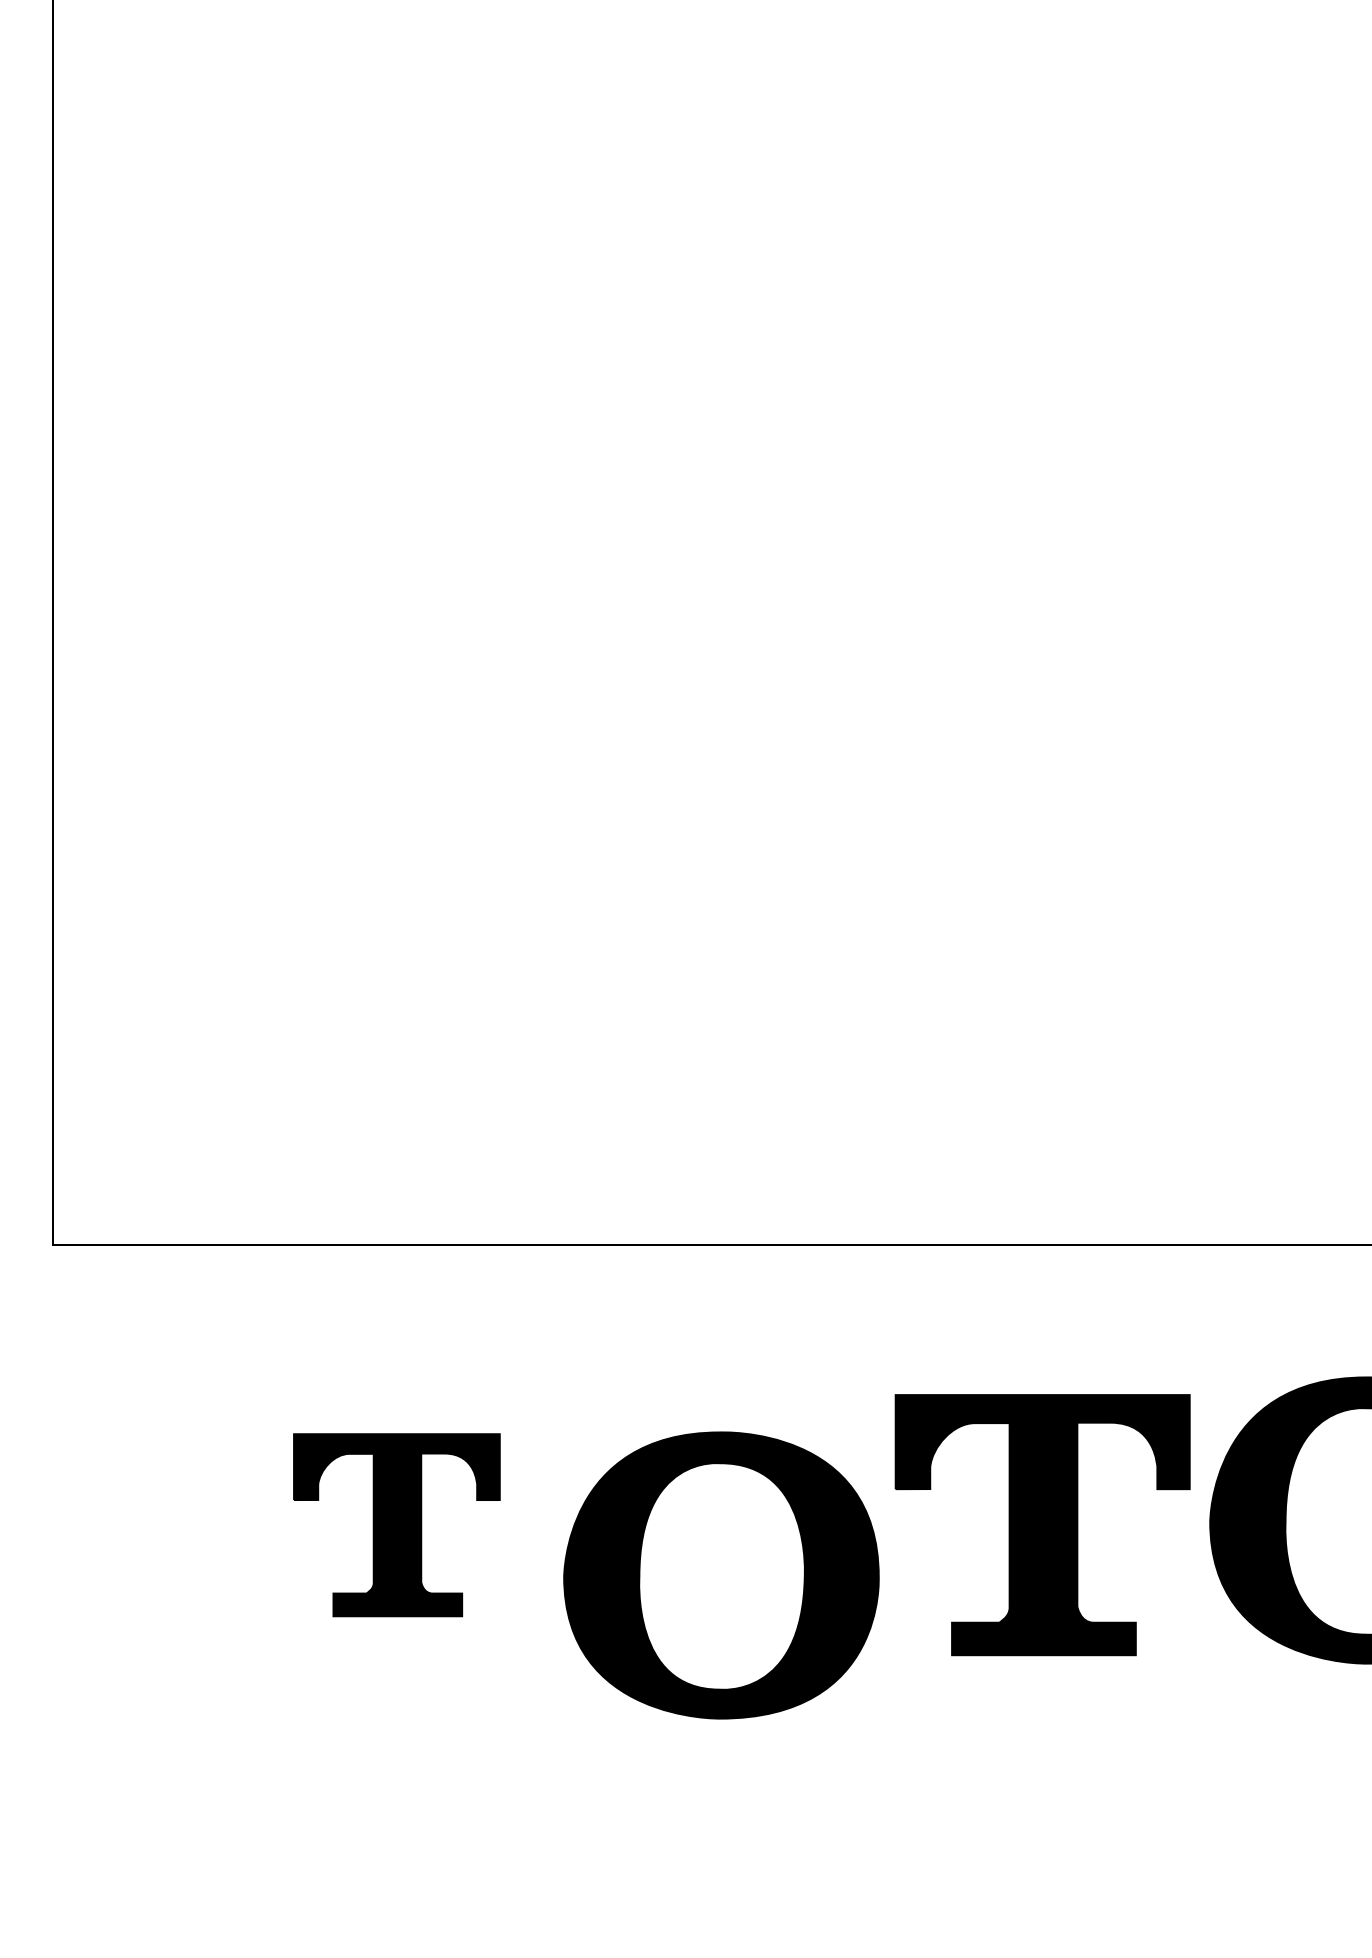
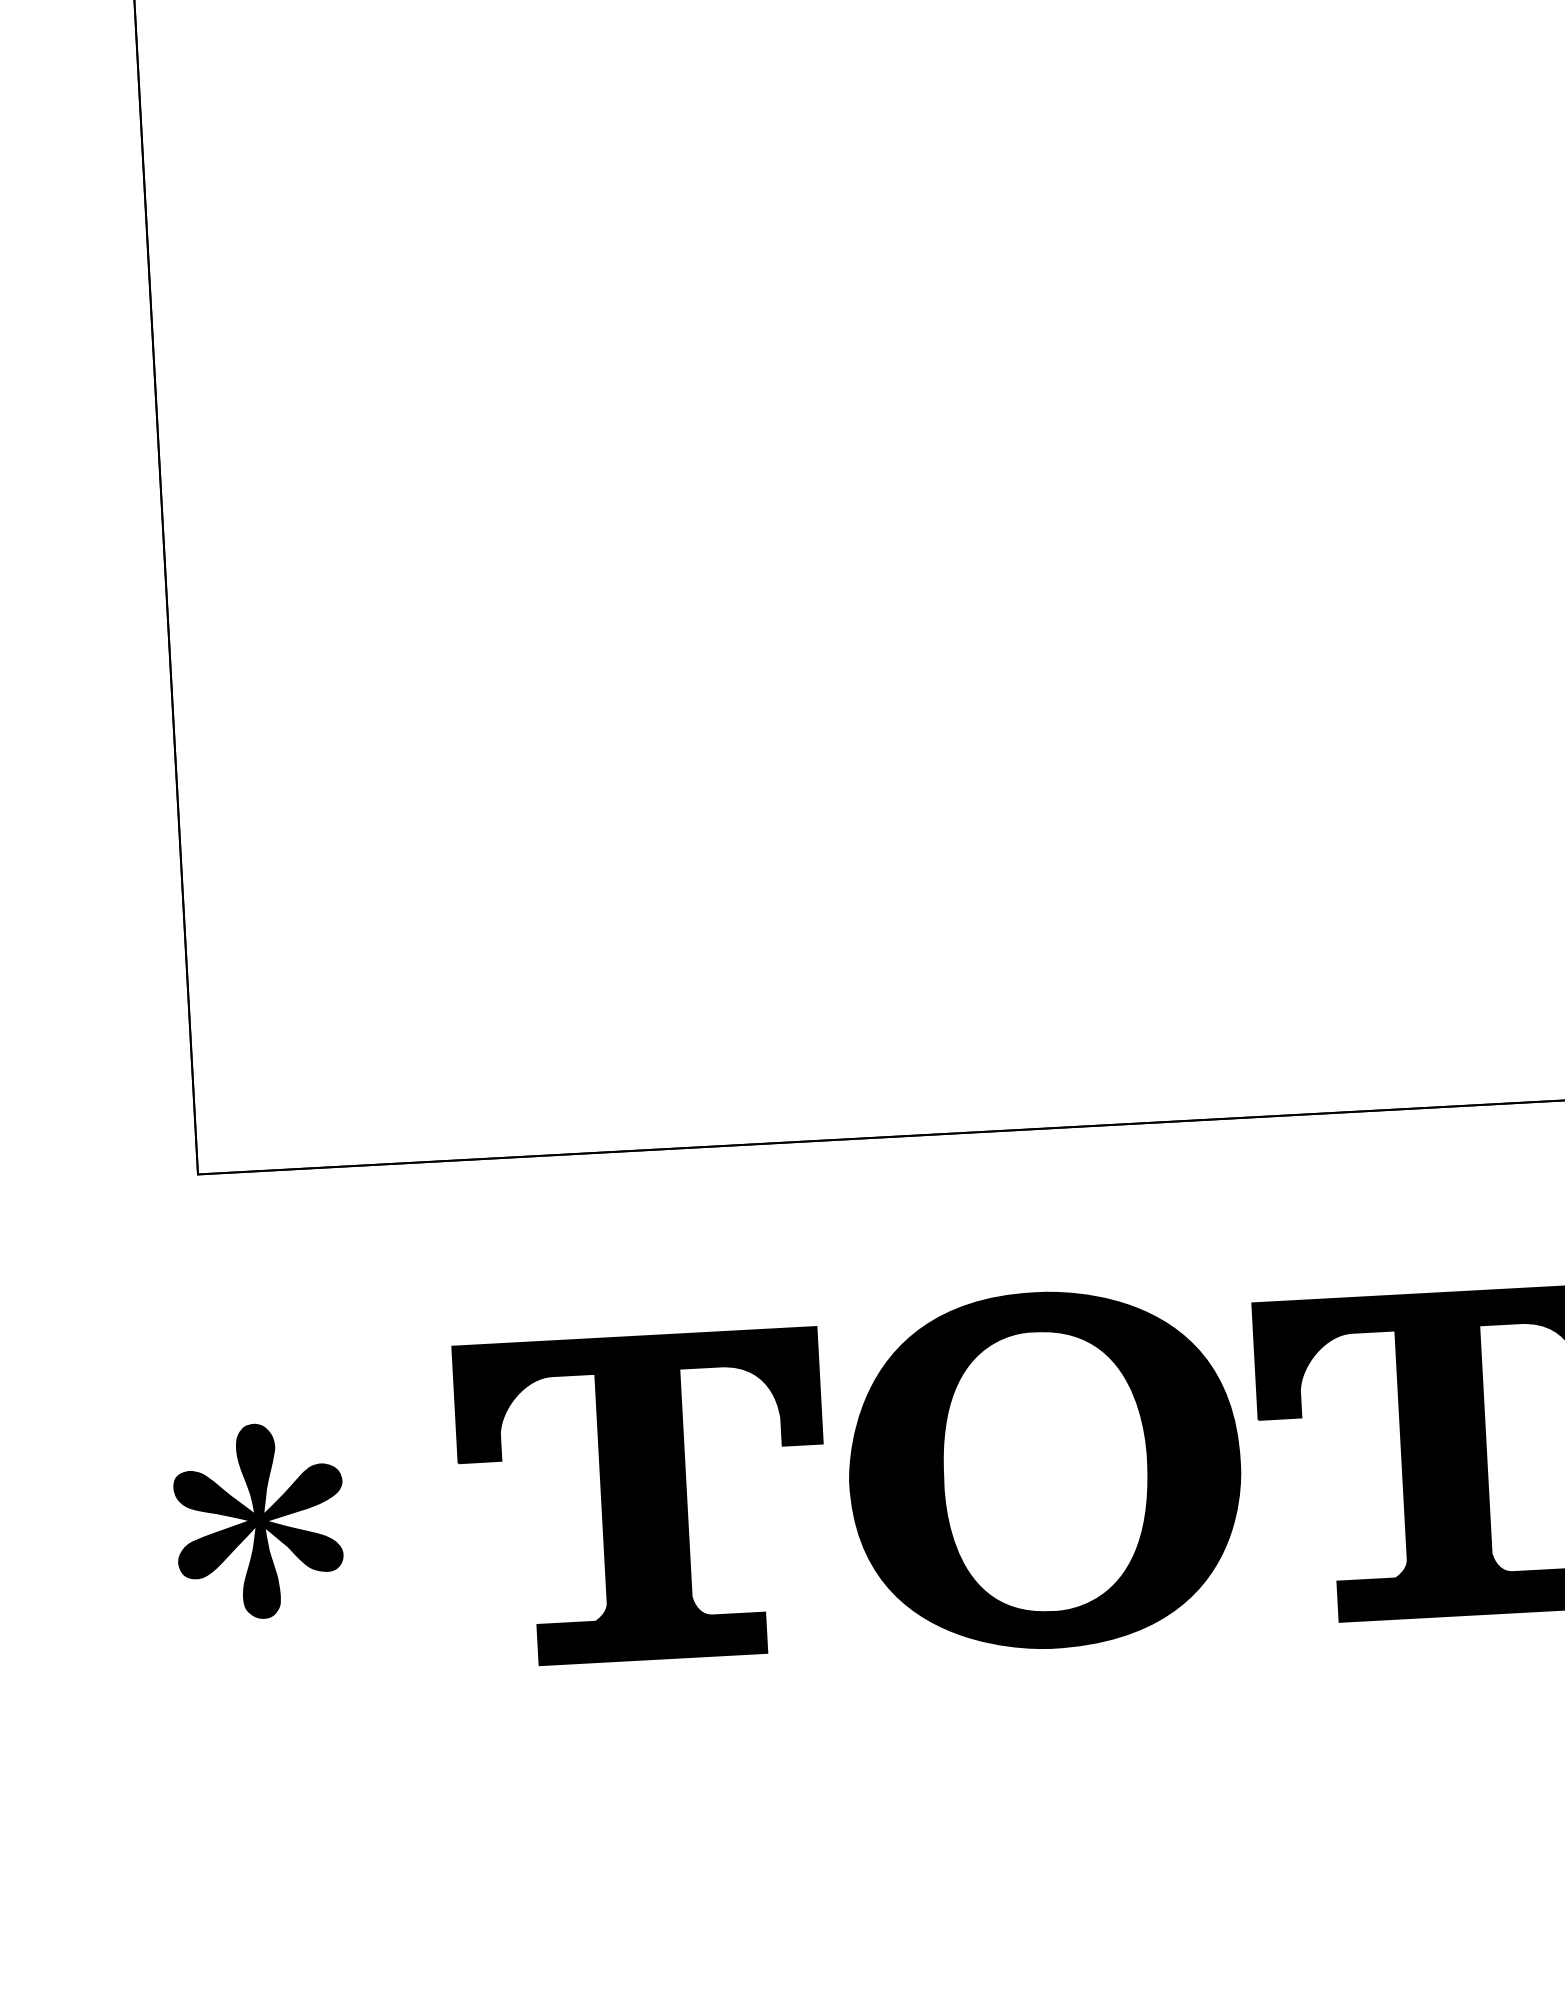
part: (396, 1525) -> (642, 1498), size x1.43
part: (87, 1527) -> (260, 1521), added
part: (721, 1575) -> (1044, 1470), moved

